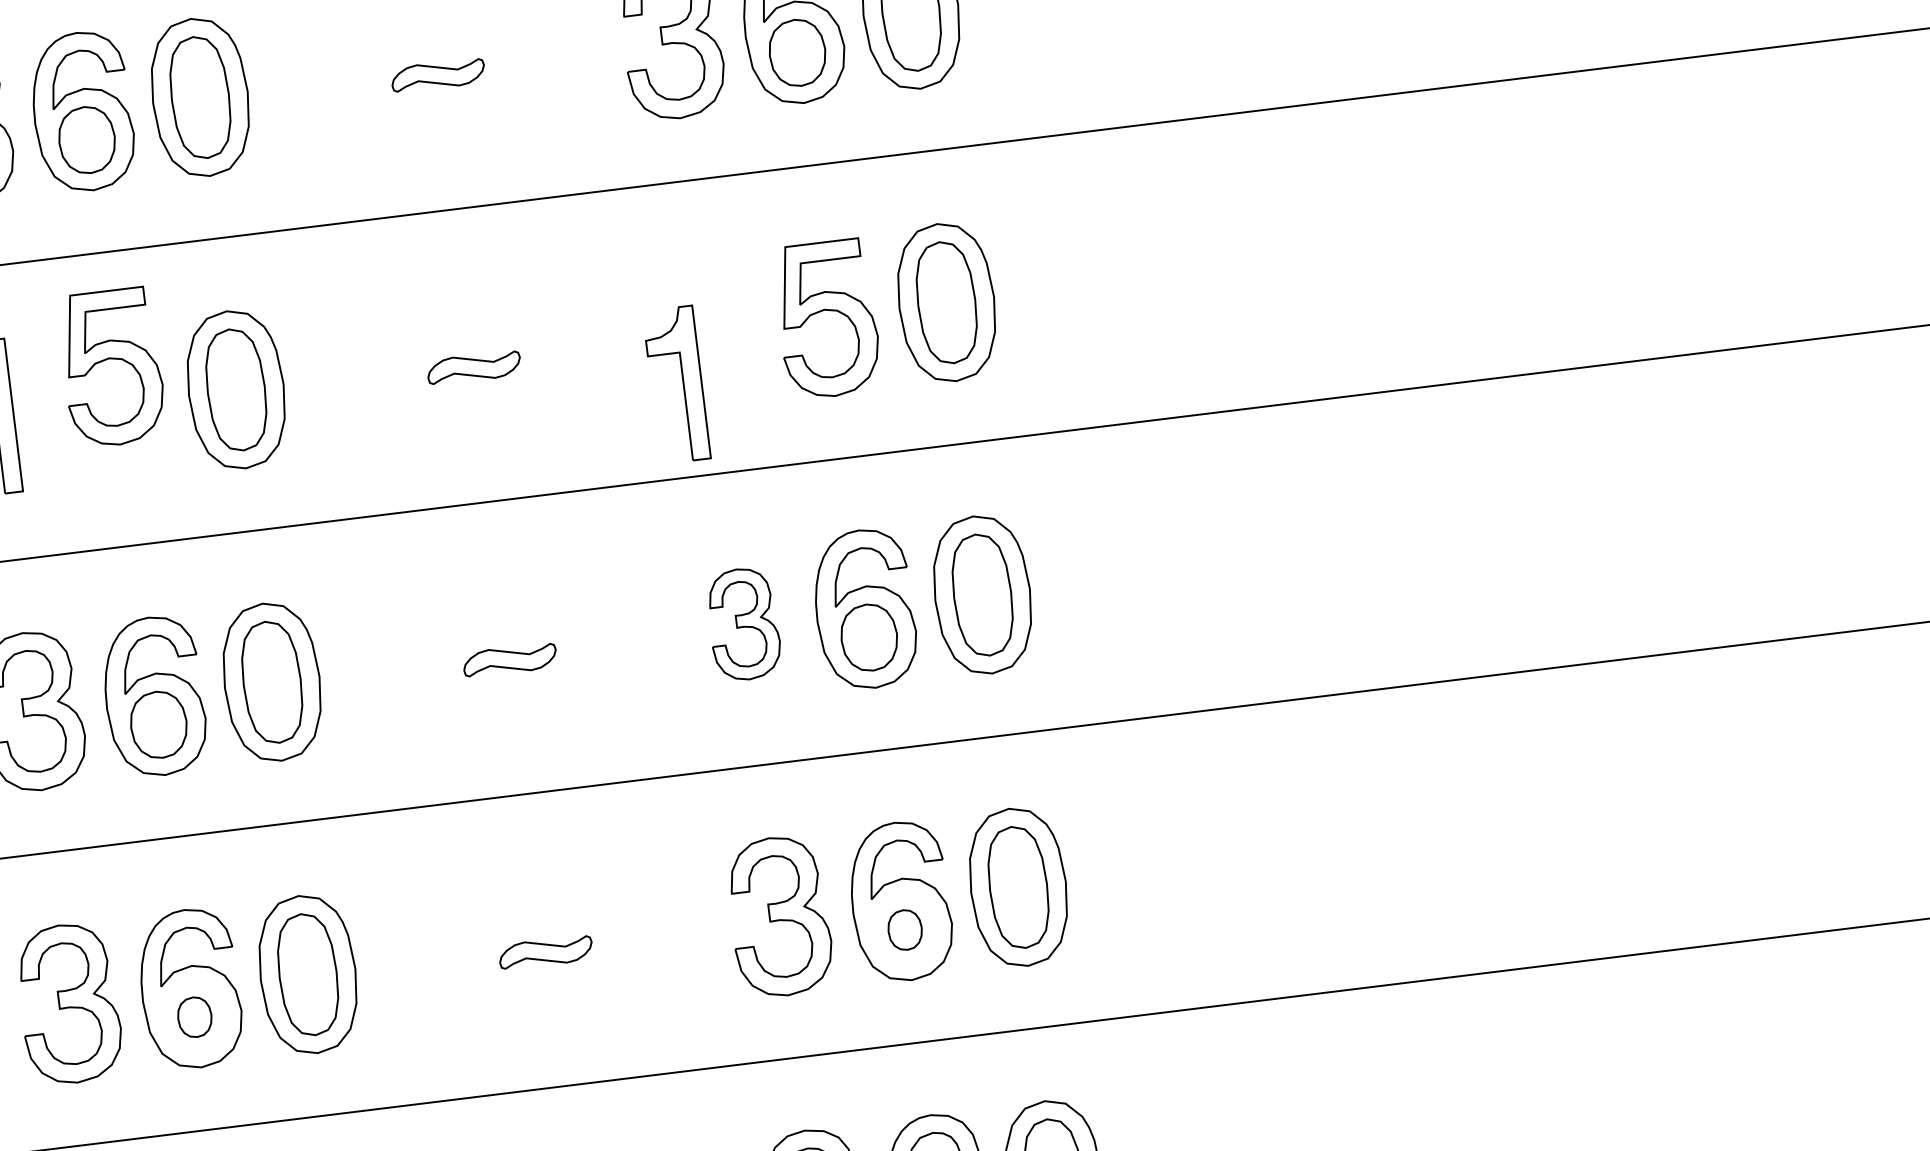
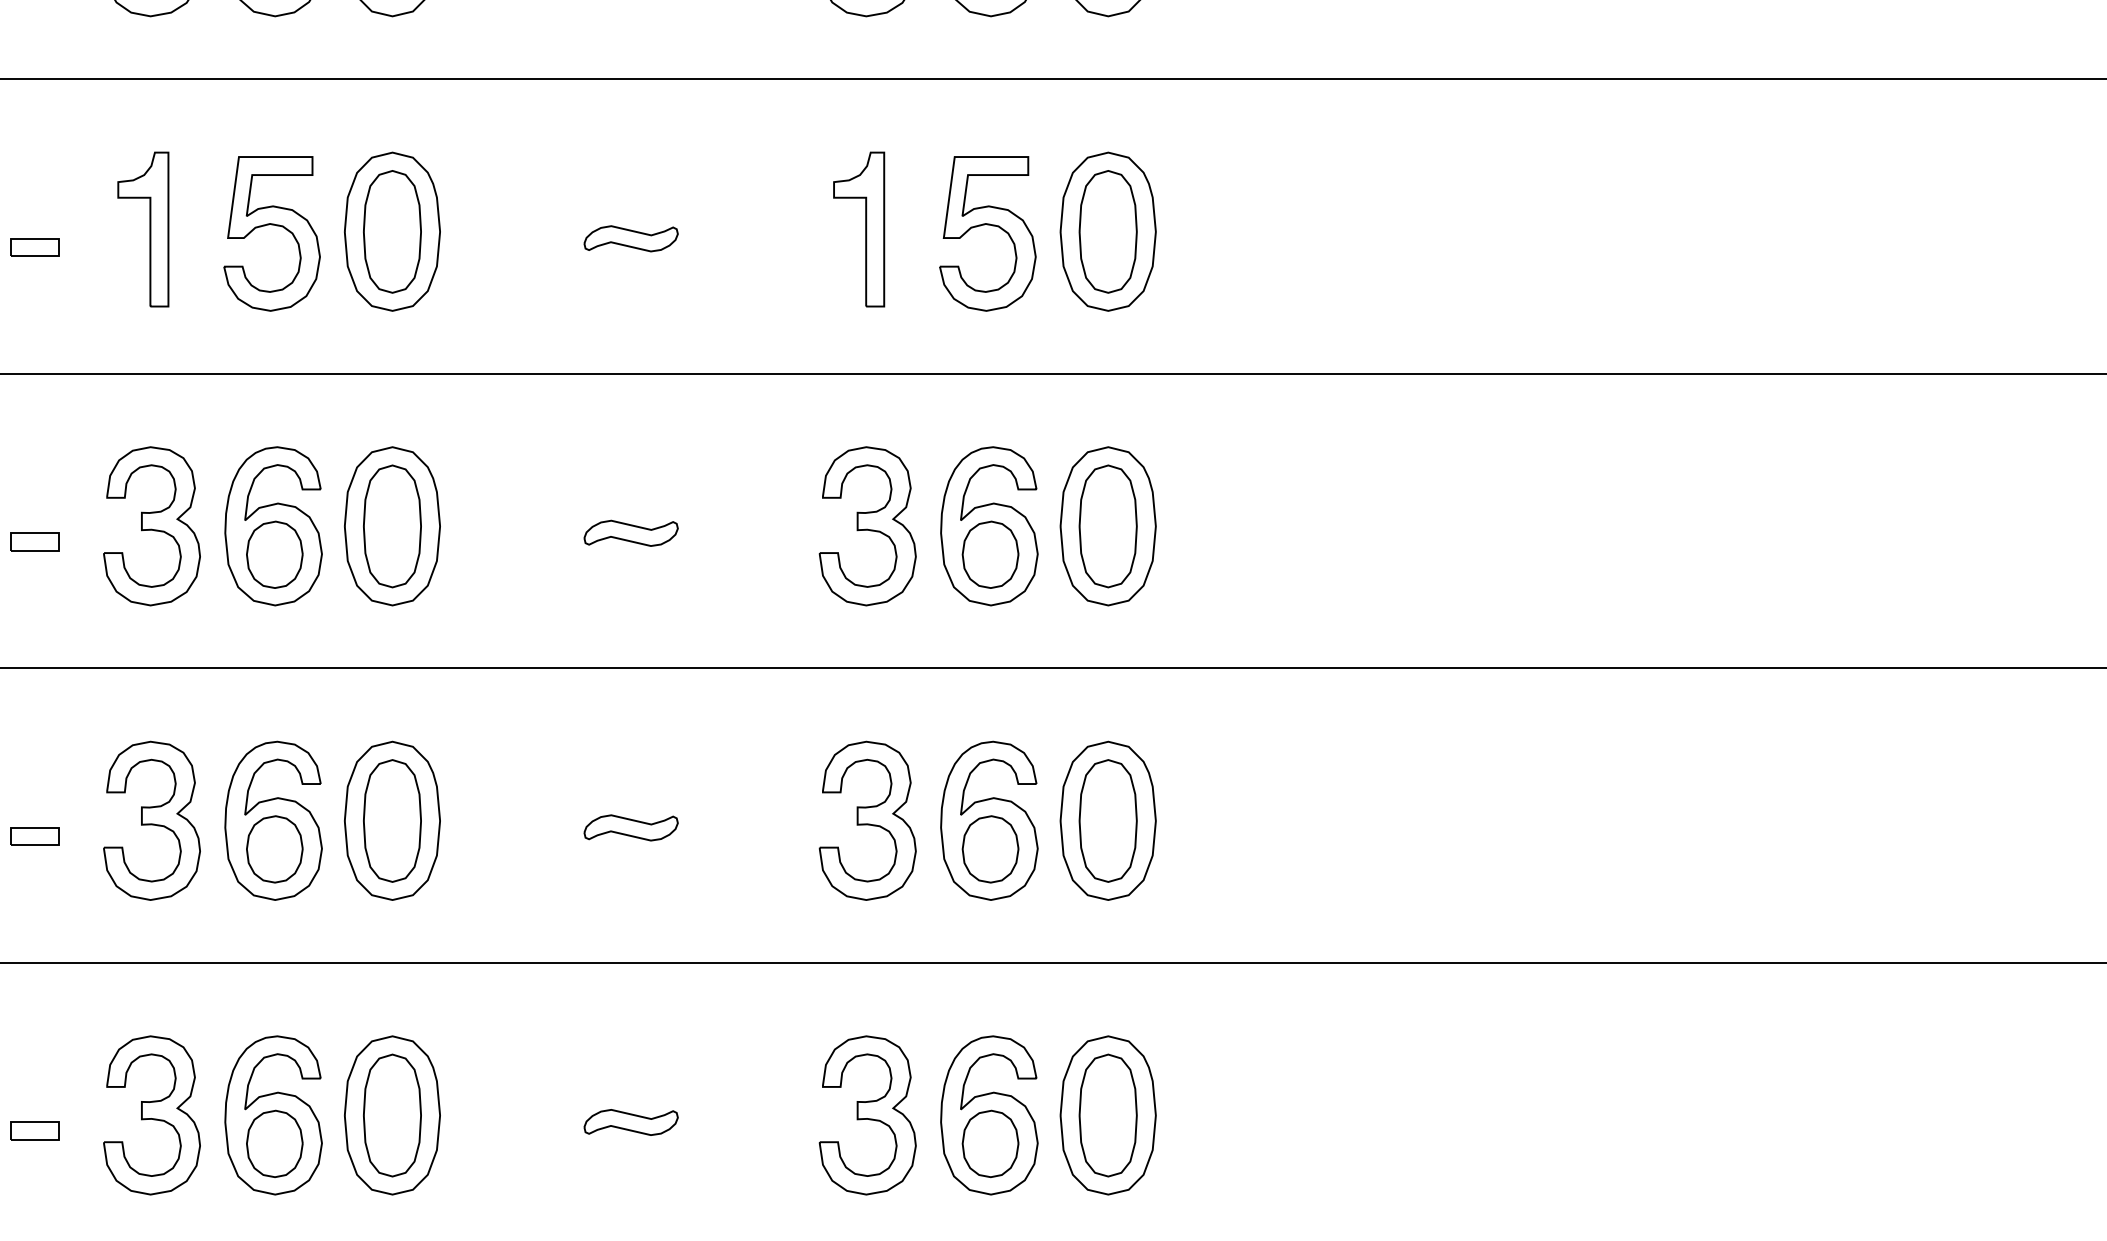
part: (110, 359) -> (271, 225), moved
part: (677, 384) -> (859, 229), moved
part: (743, 624) -> (867, 526), size x1.43
part: (905, 930) -> (990, 849), size x1.67
part: (194, 1017) -> (274, 849), size x1.67

